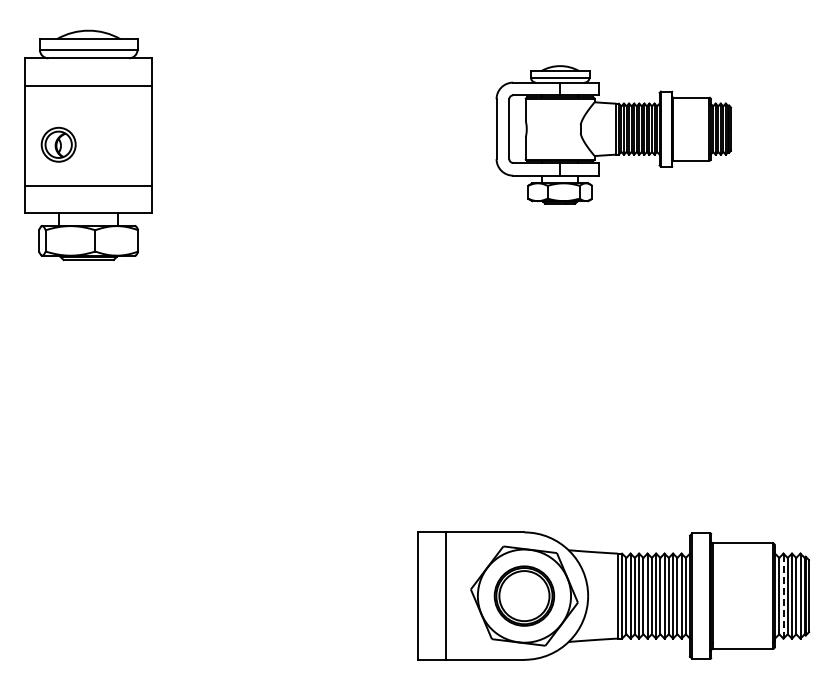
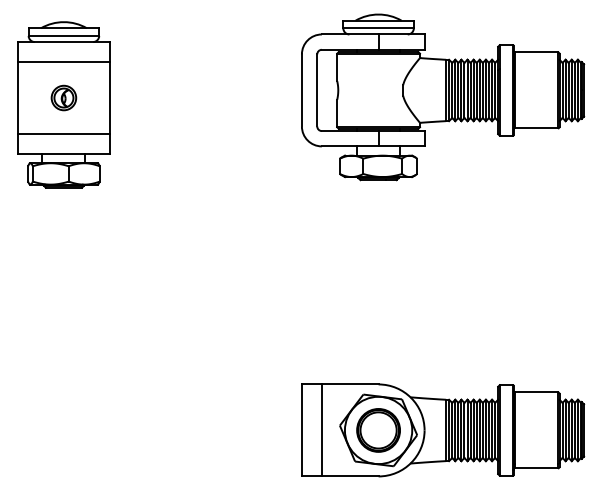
part: (613, 134) -> (442, 97), size x1.67
part: (58, 144) -> (63, 97), moved
line: (783, 595) -> (565, 429), dashed -> solid

